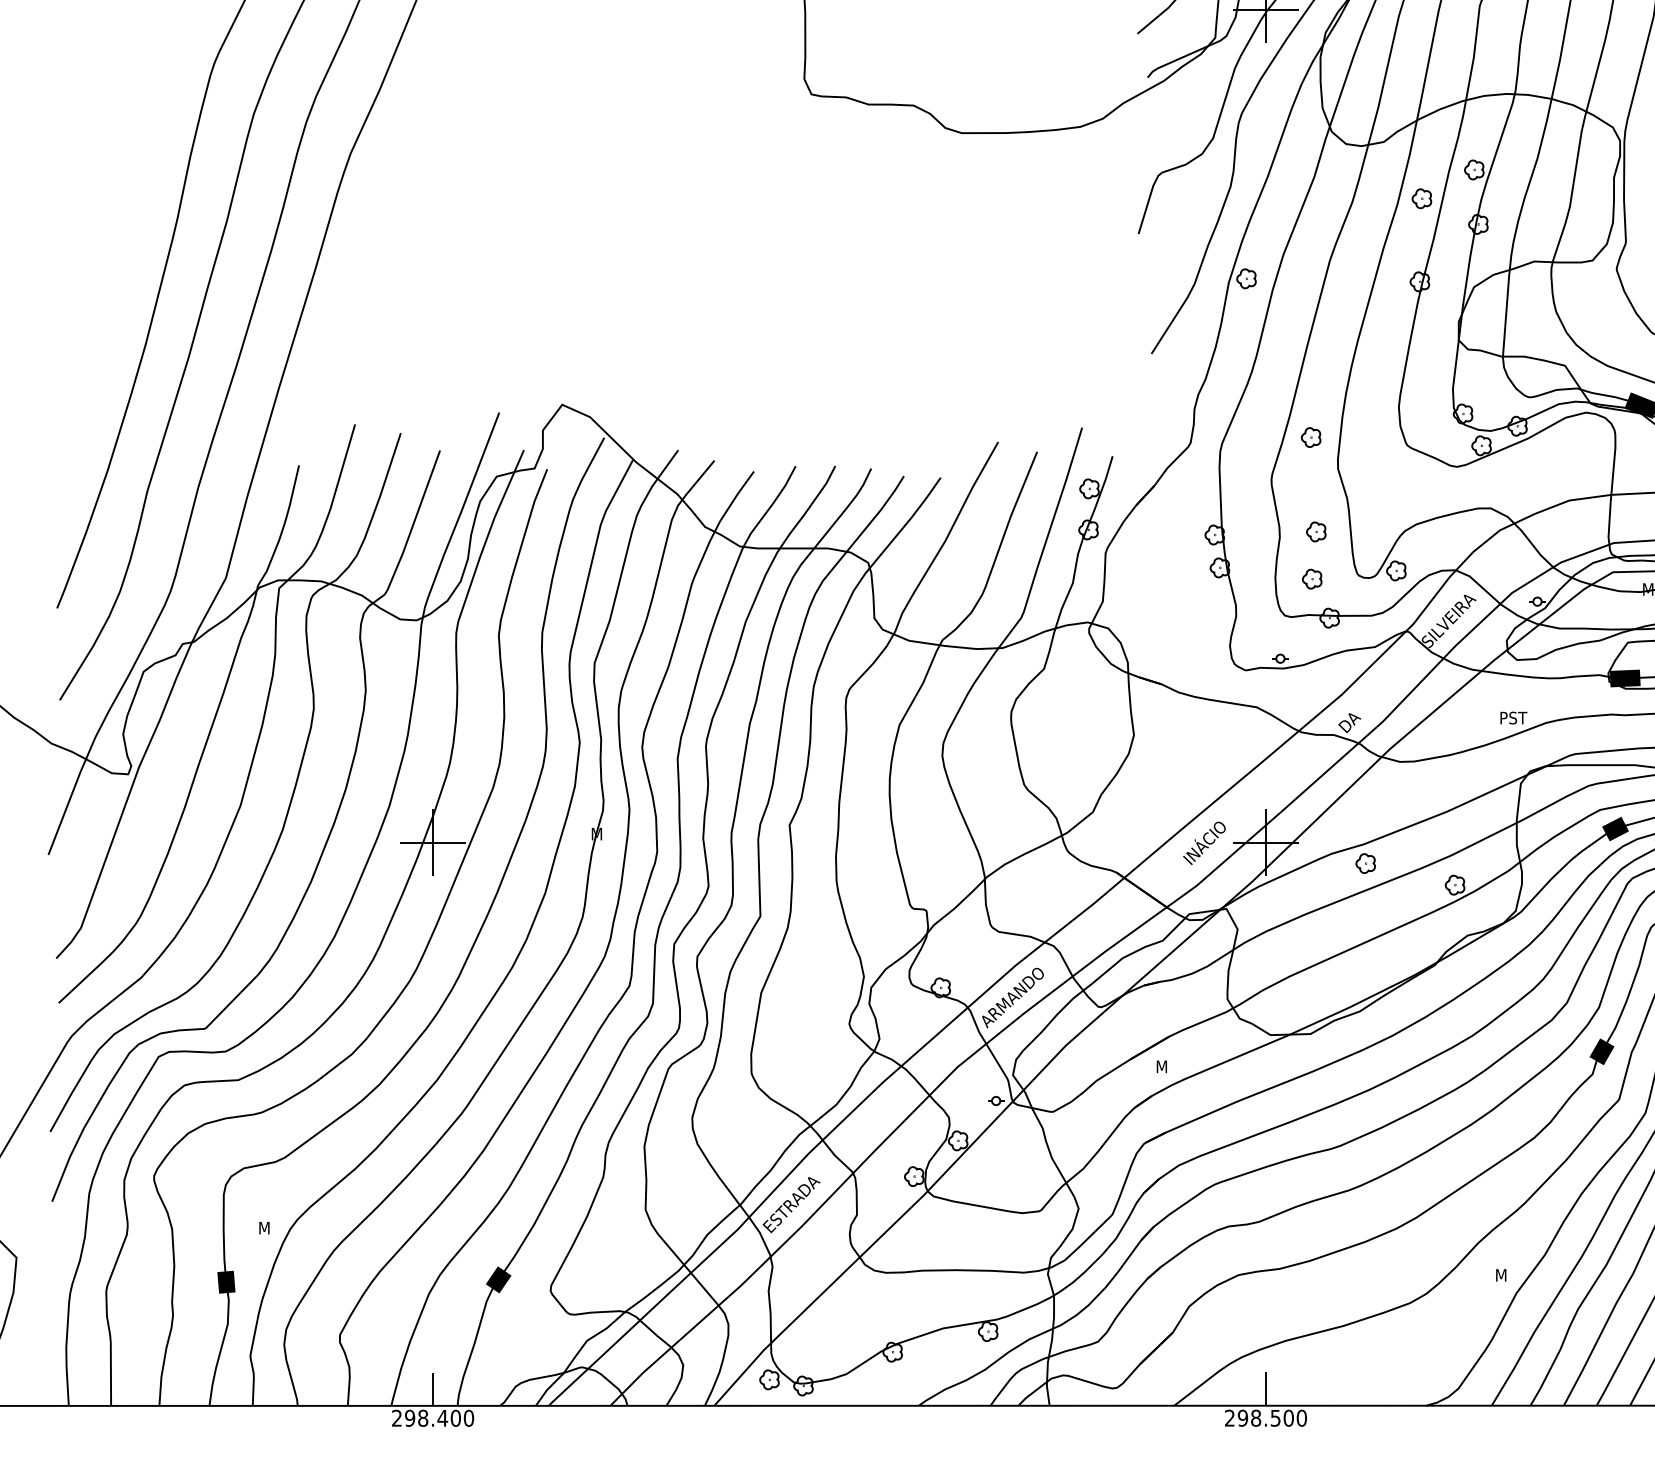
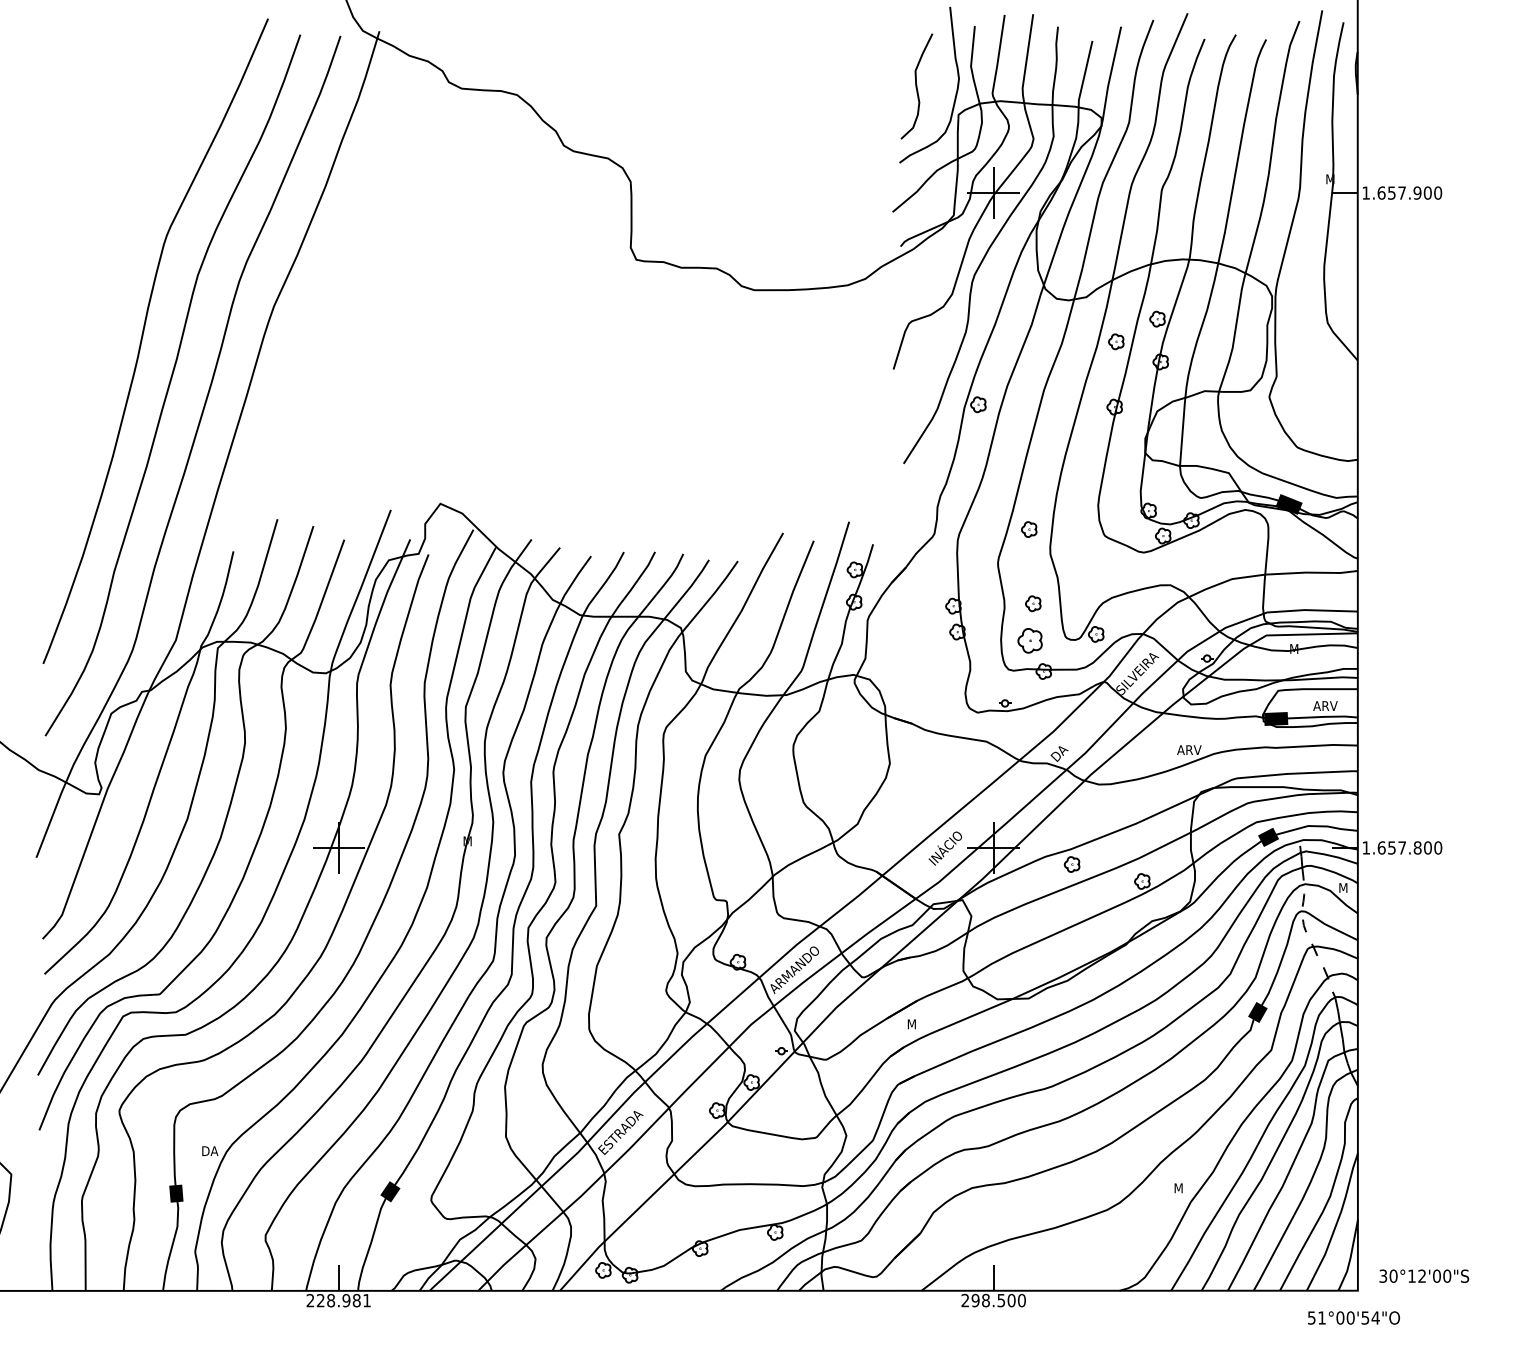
part: (1311, 578) -> (1029, 640), size x1.6
text: (1515, 718) -> (1189, 750), PST -> ARV
text: (269, 1227) -> (210, 1150), M -> DA
text: (438, 1418) -> (343, 1300), 298.400 -> 228.981

